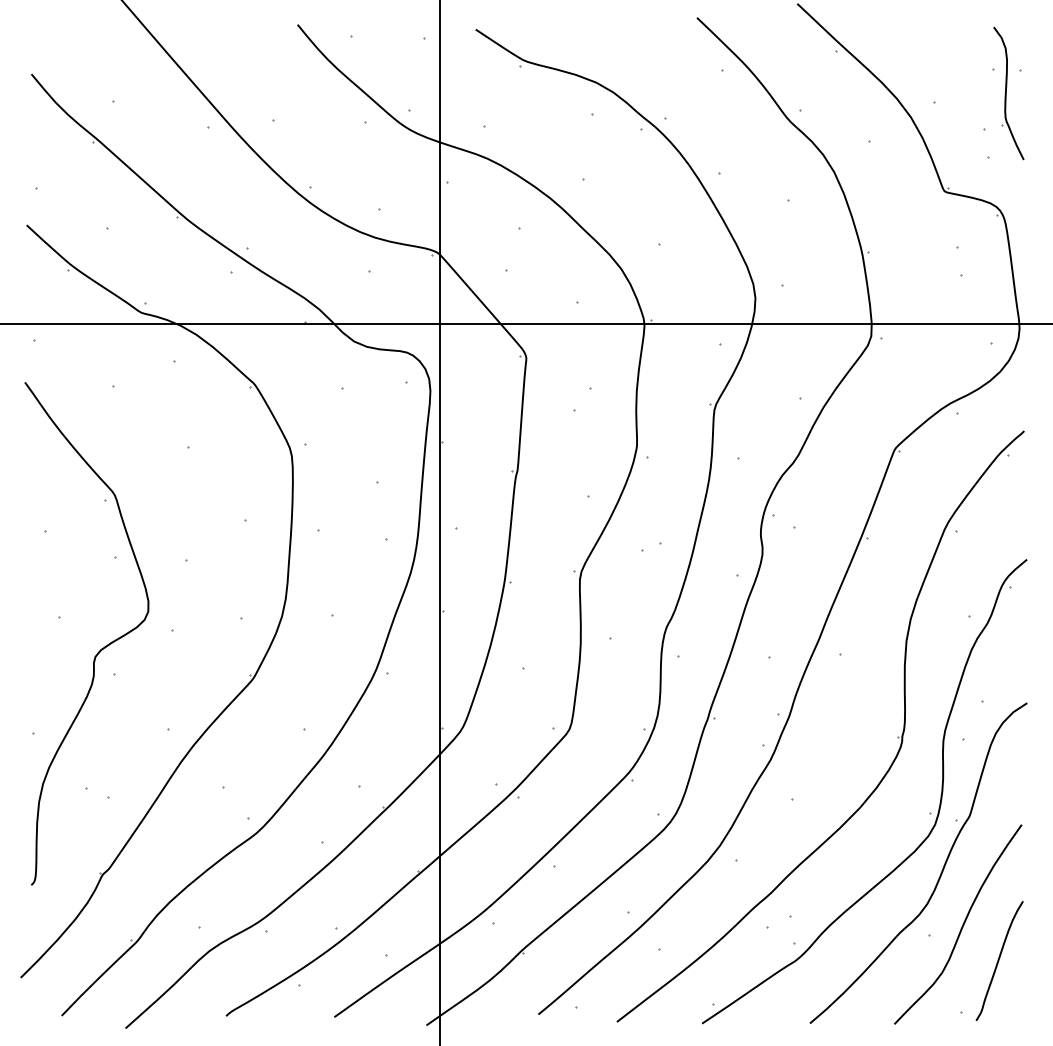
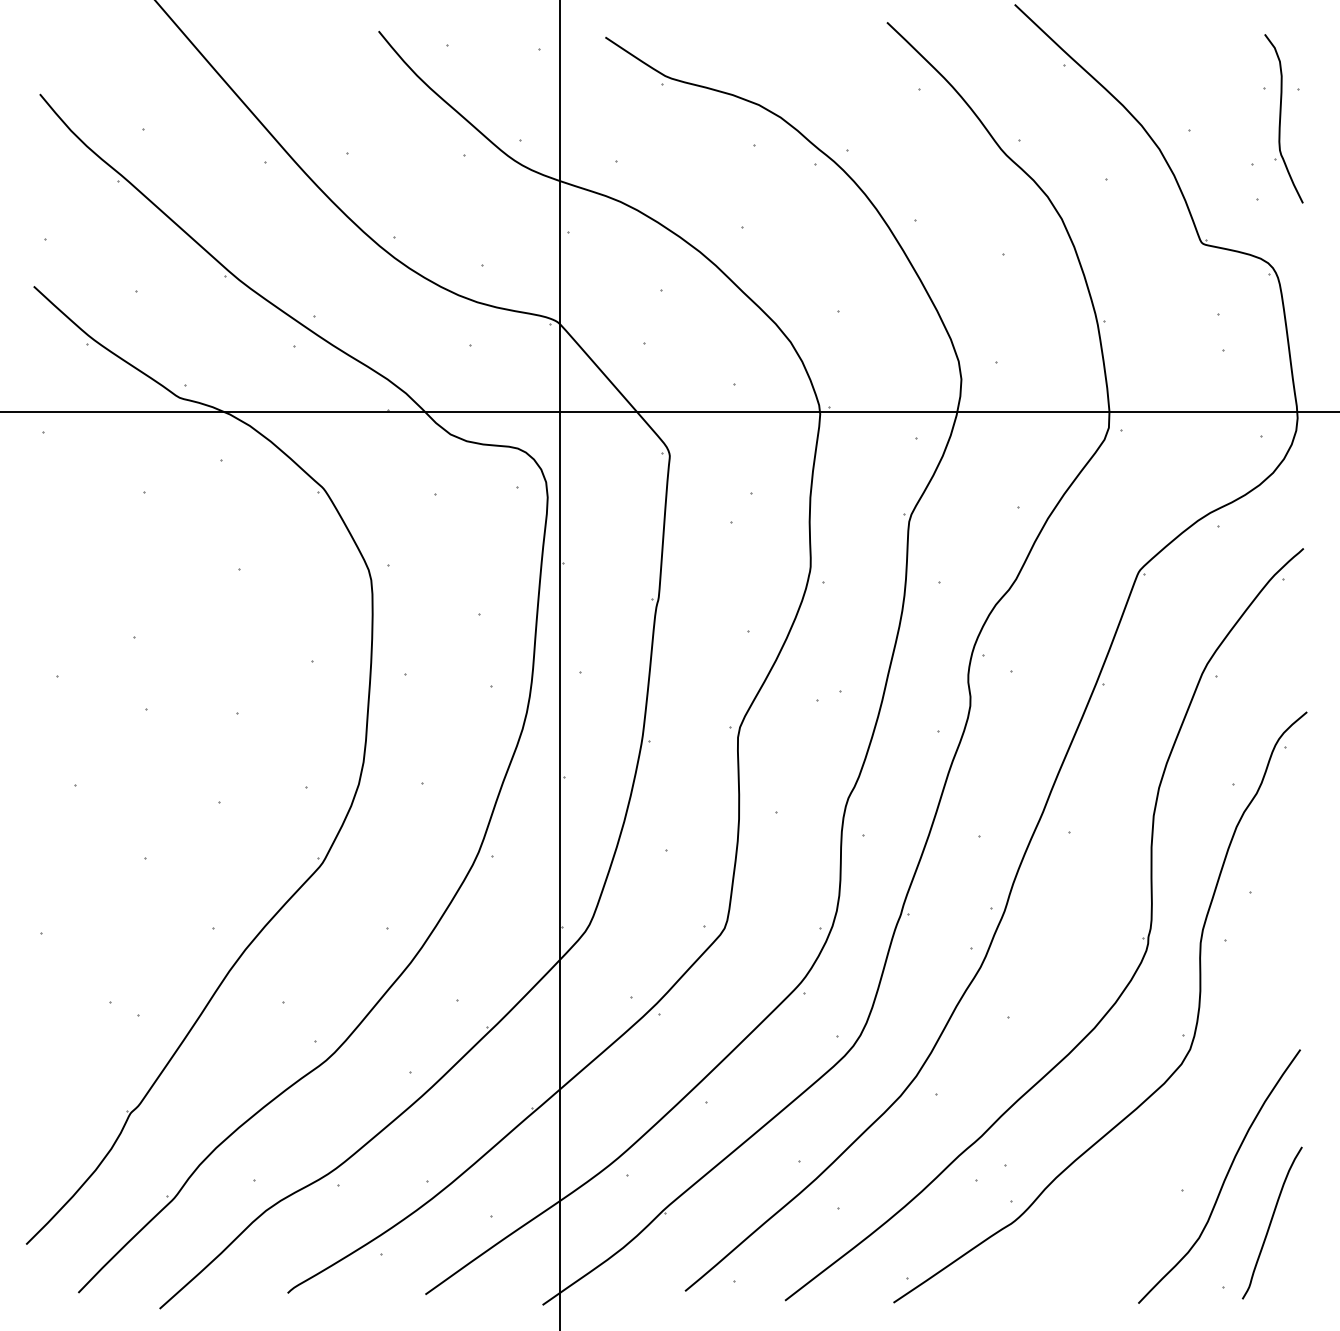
curve: (101, 648) -> (129, 825), removed
part: (941, 870) -> (1198, 1107), removed

